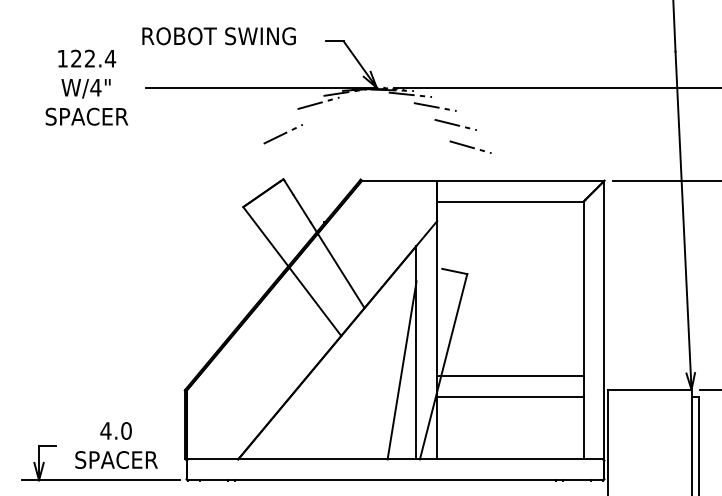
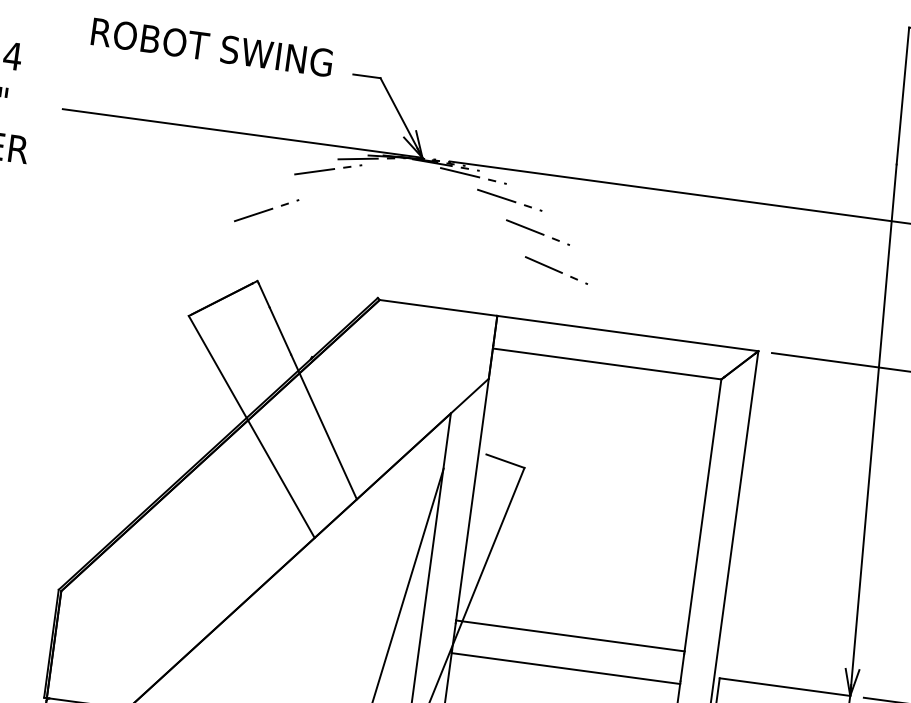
text: (218, 36) -> (211, 47), moved

